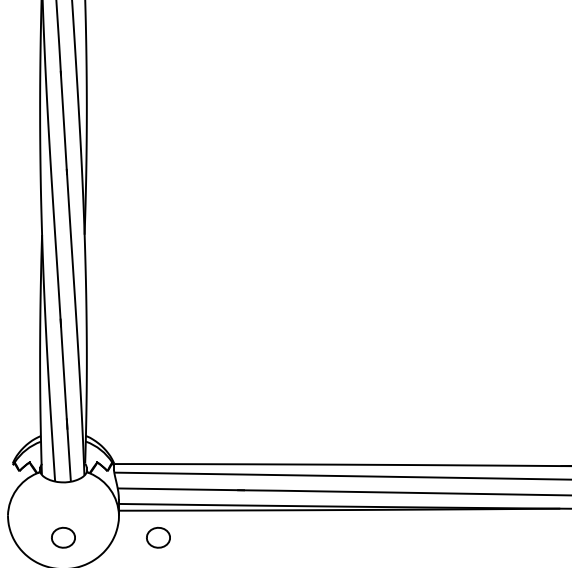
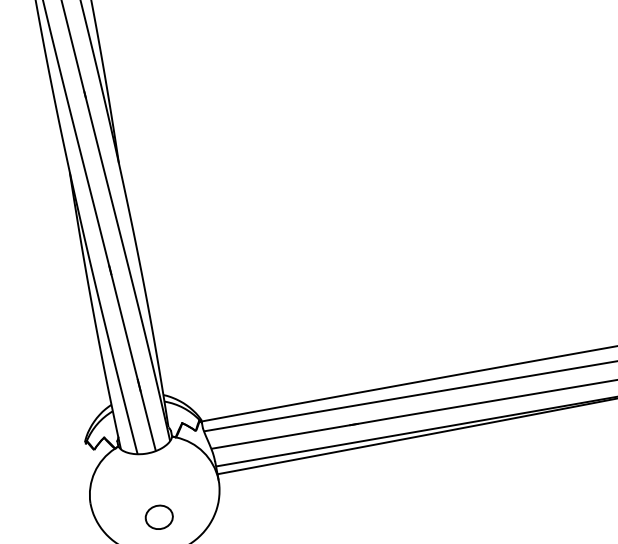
part: (158, 537) -> (268, 496), removed

